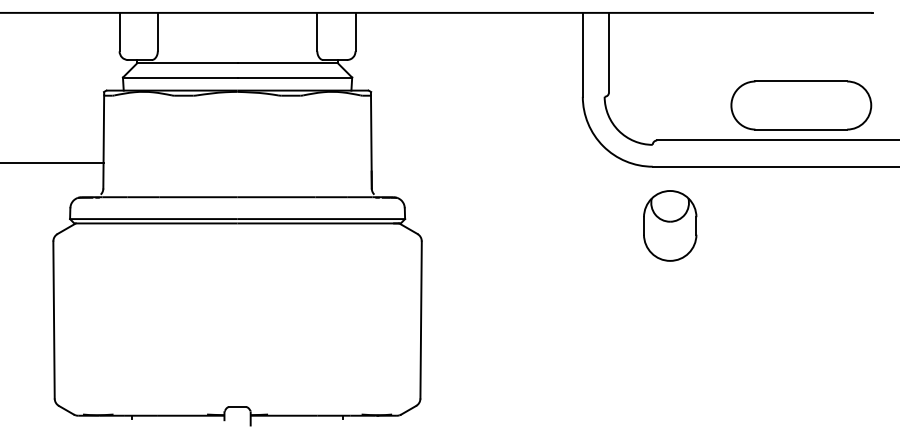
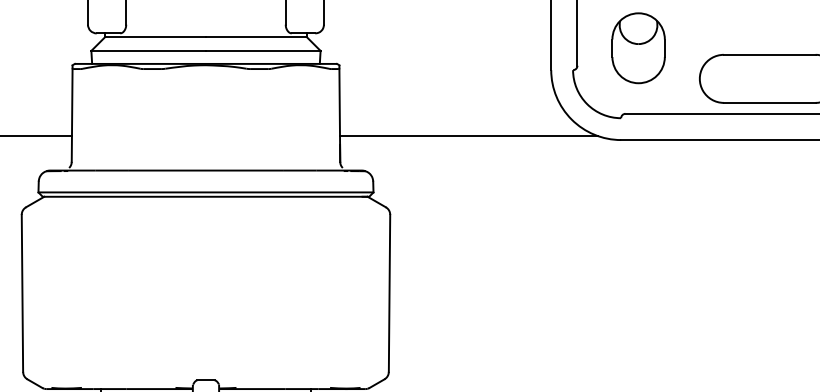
line: (500, 162) -> (468, 135), added
part: (670, 225) -> (638, 47), moved

